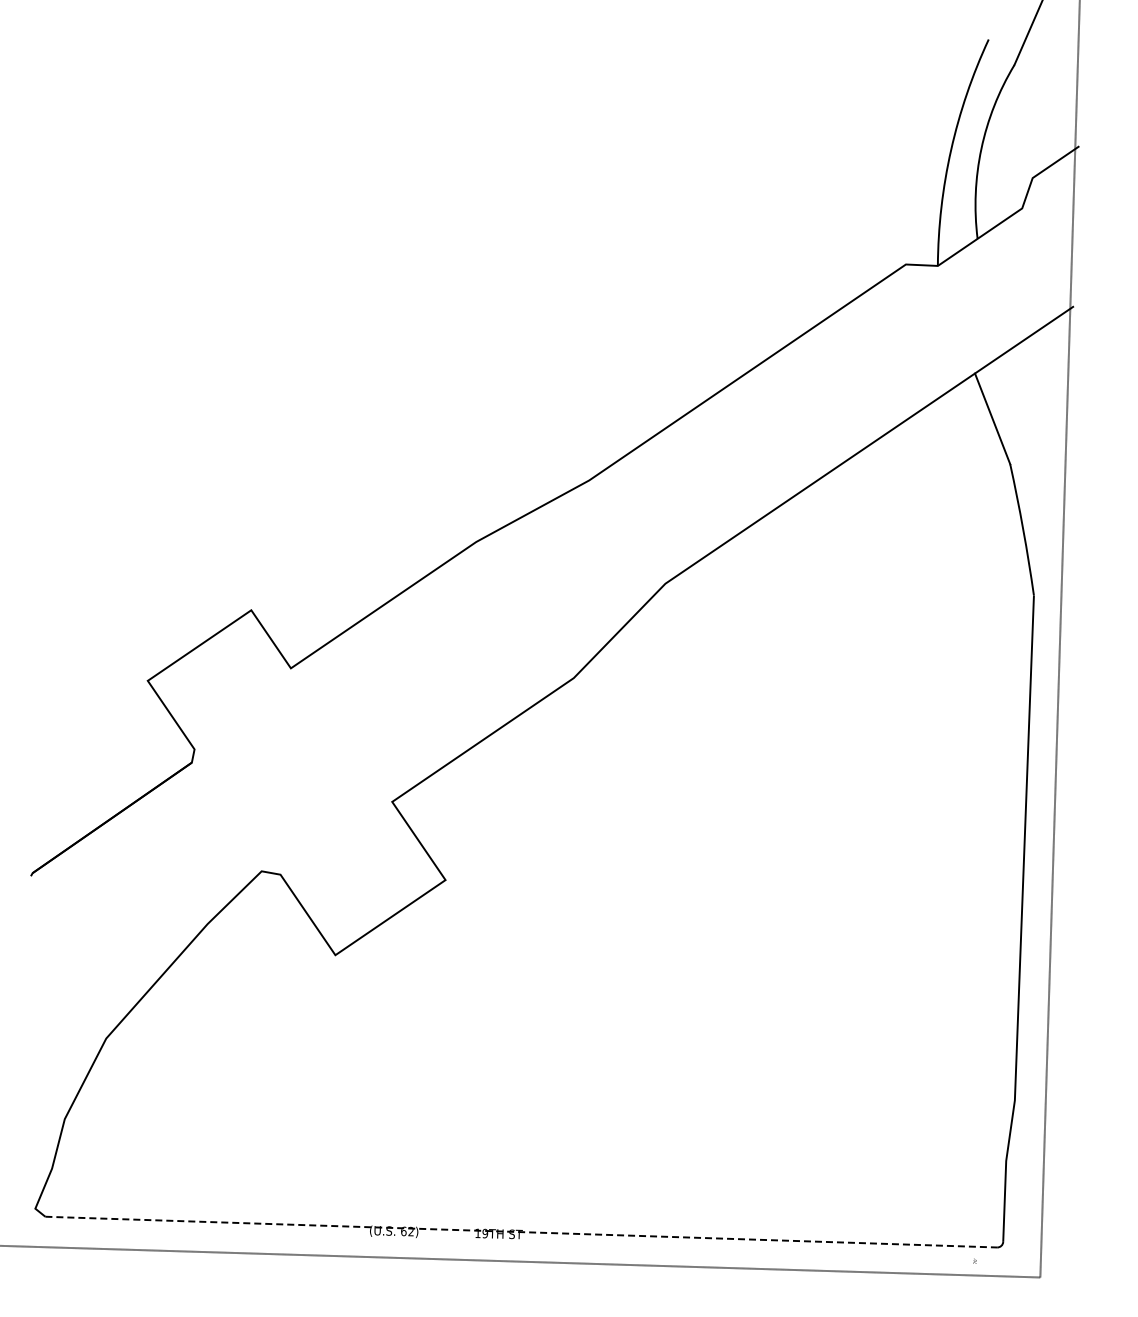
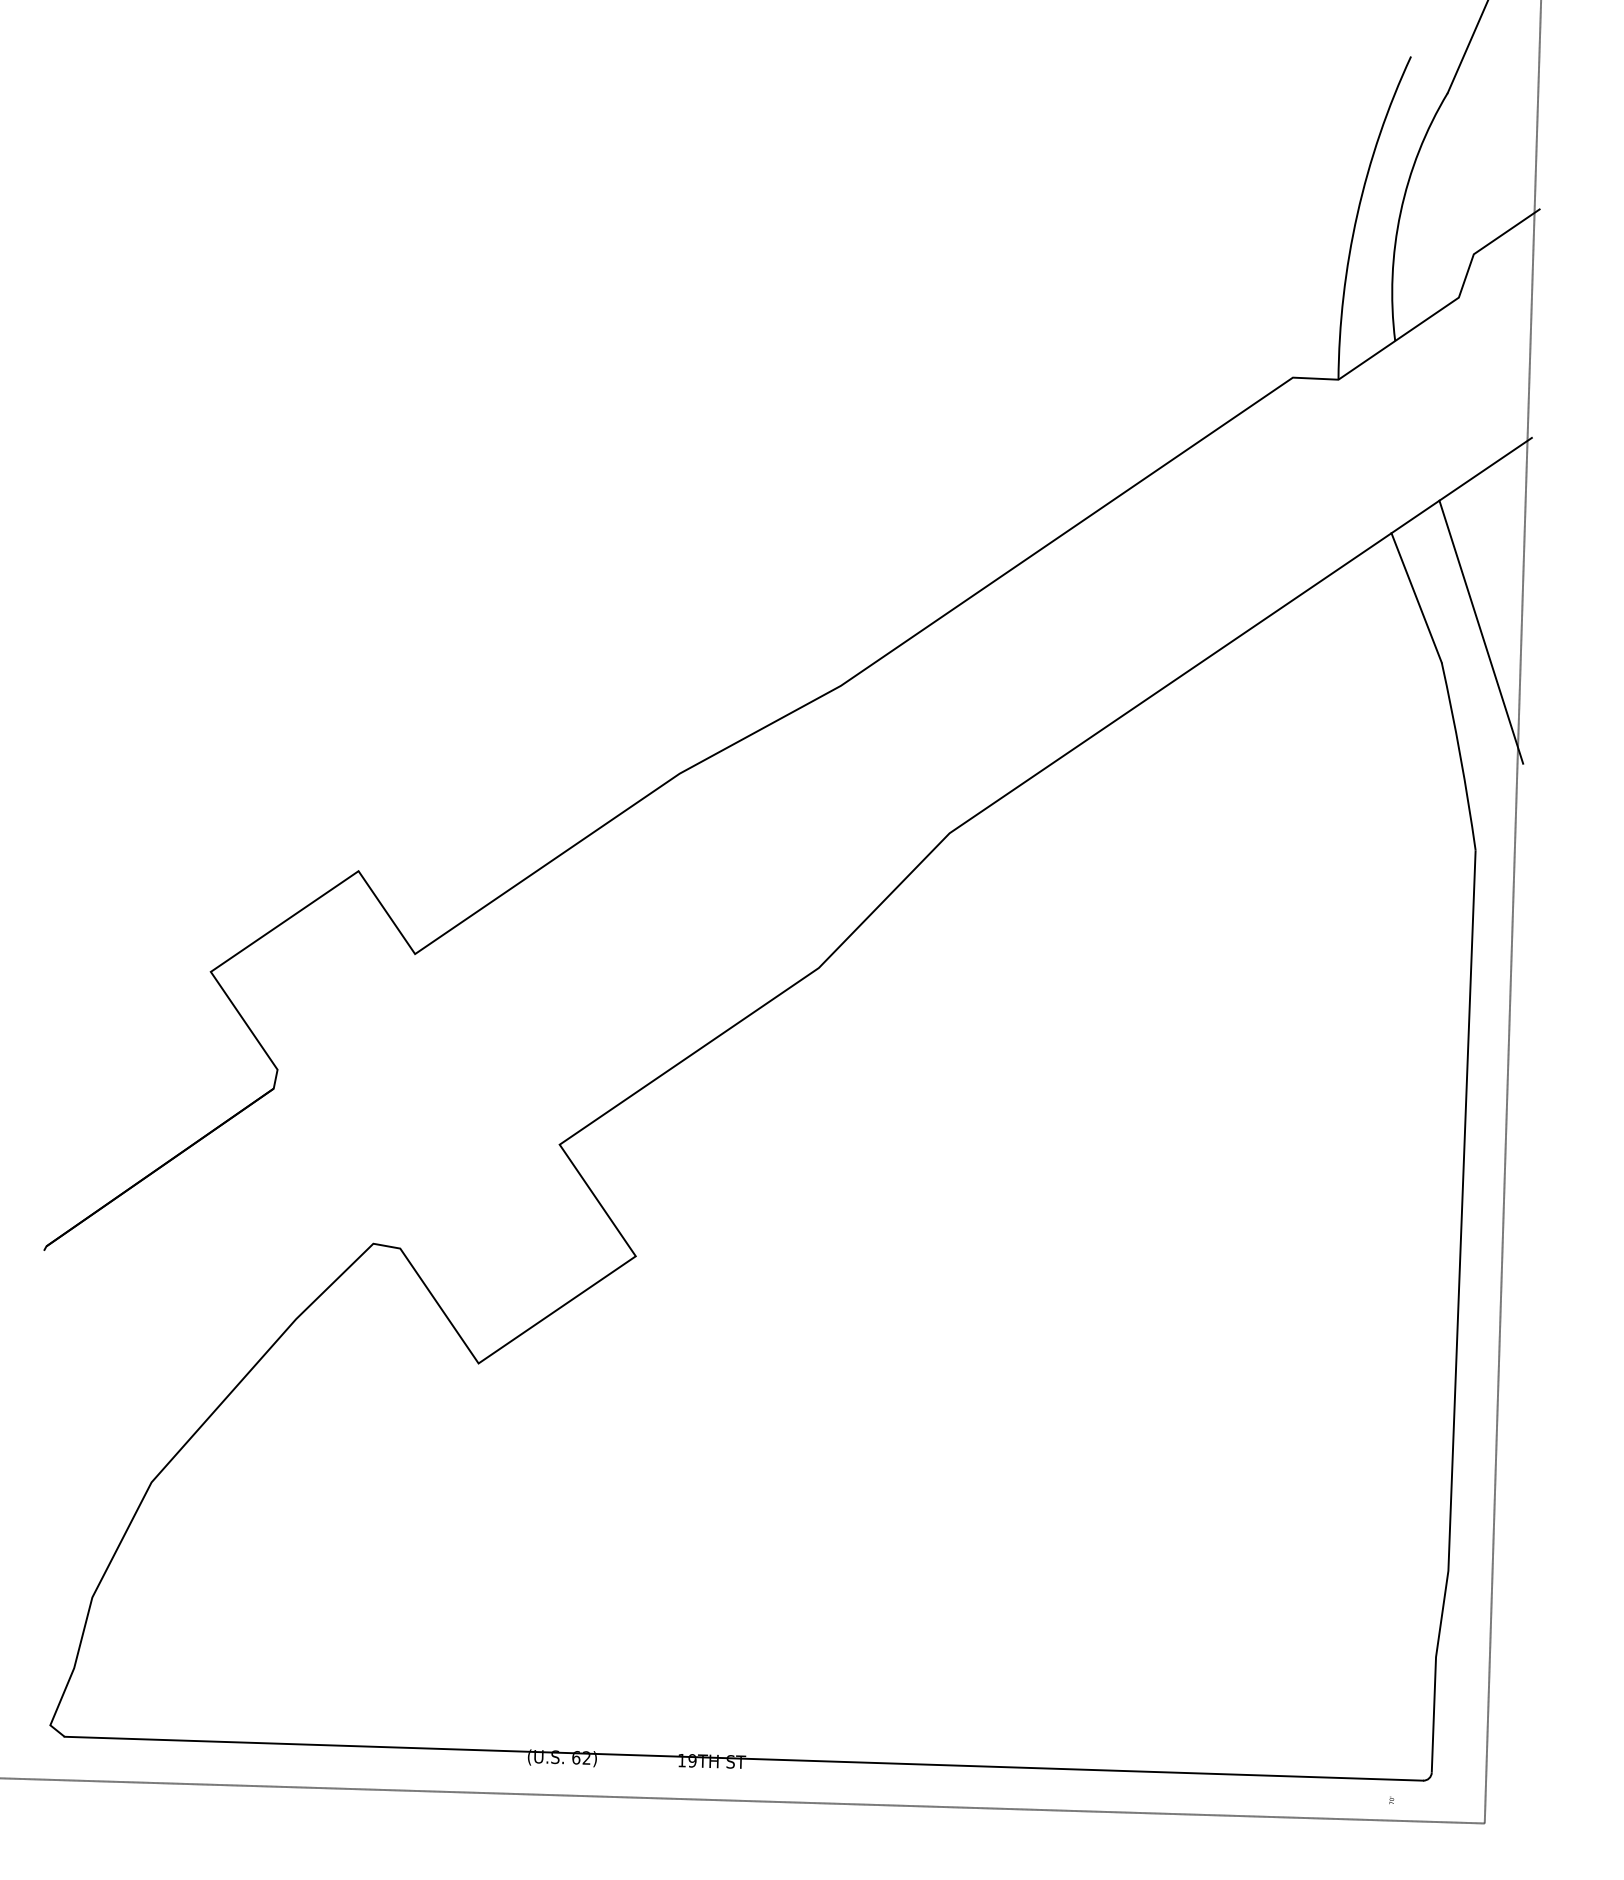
line: (1037, 442) -> (1480, 631), added
line: (521, 1232) -> (744, 1759), dashed -> solid

